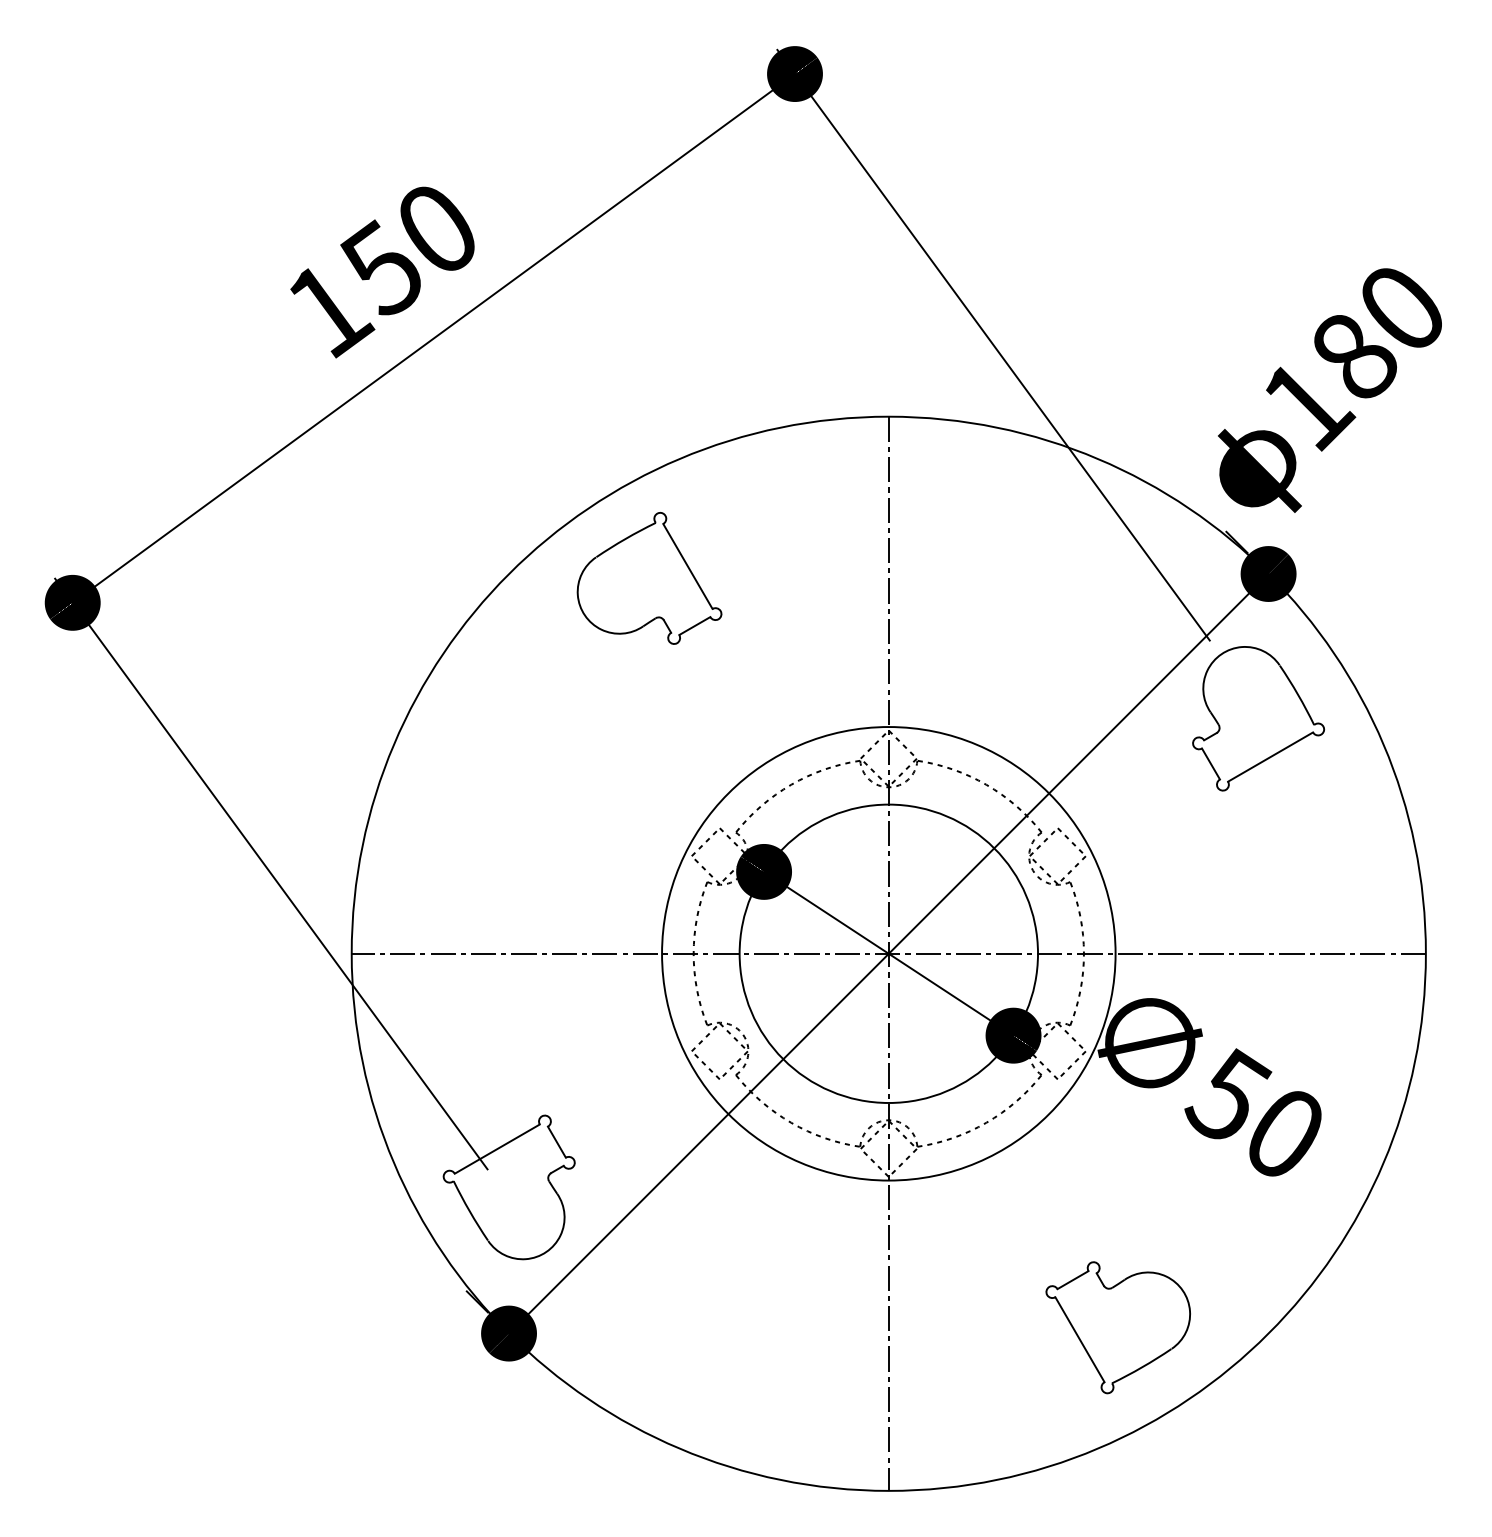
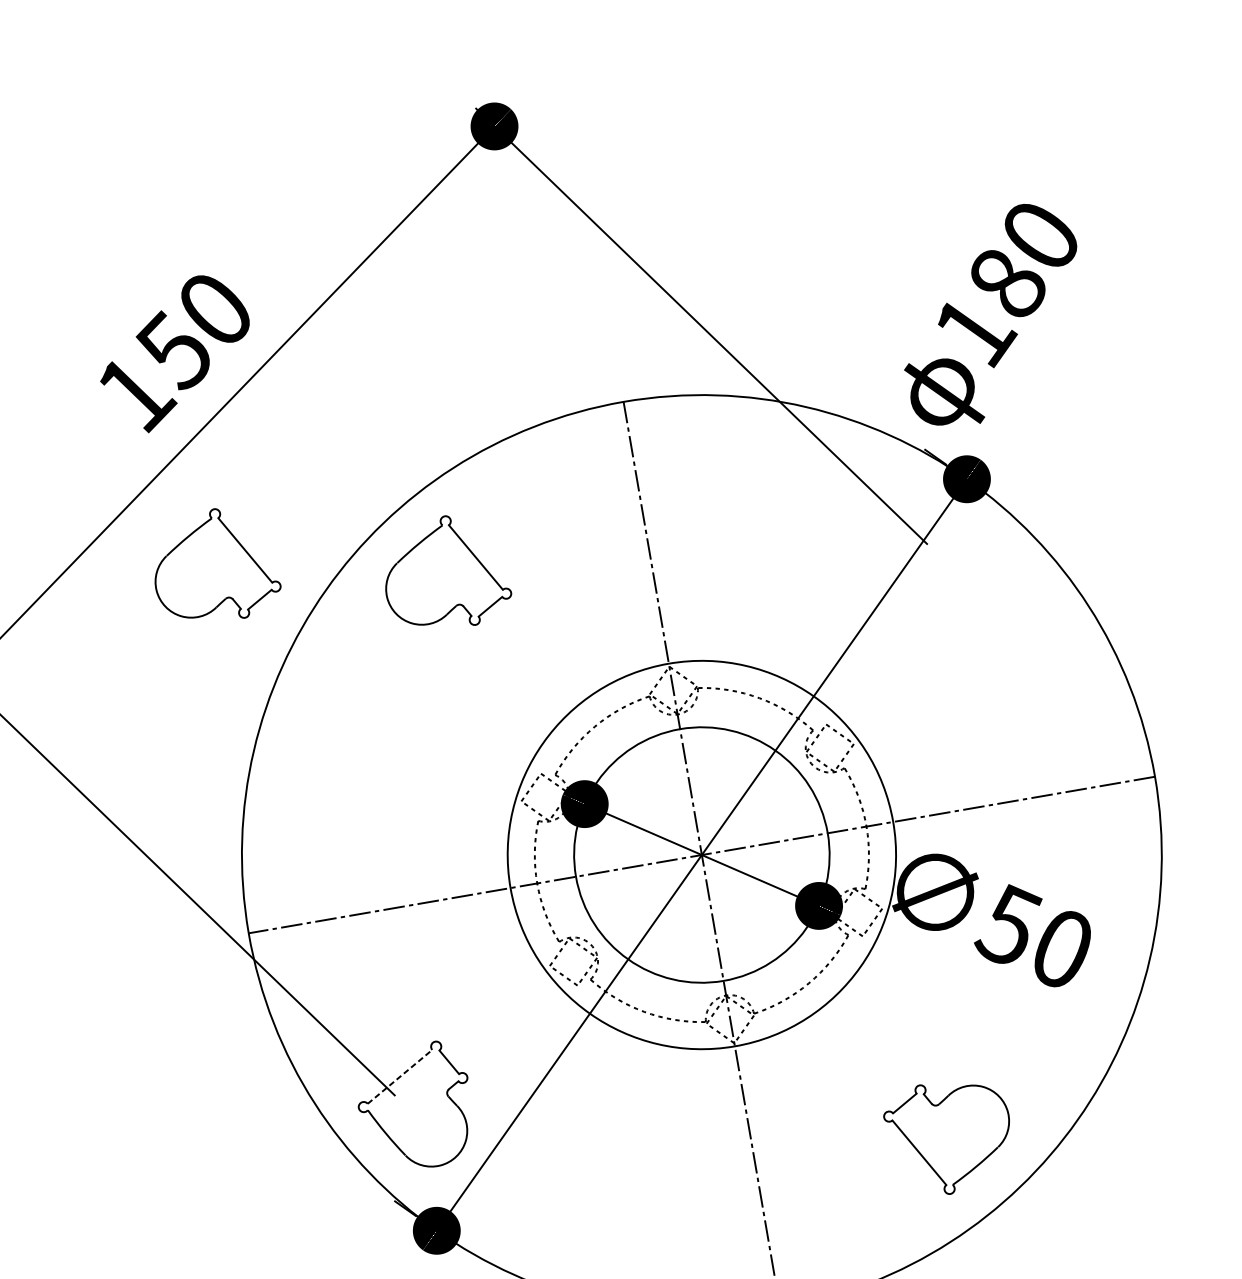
part: (385, 524) -> (214, 566), added
part: (1258, 718) -> (979, 602), removed
line: (497, 1148) -> (400, 1076), solid -> dashed

